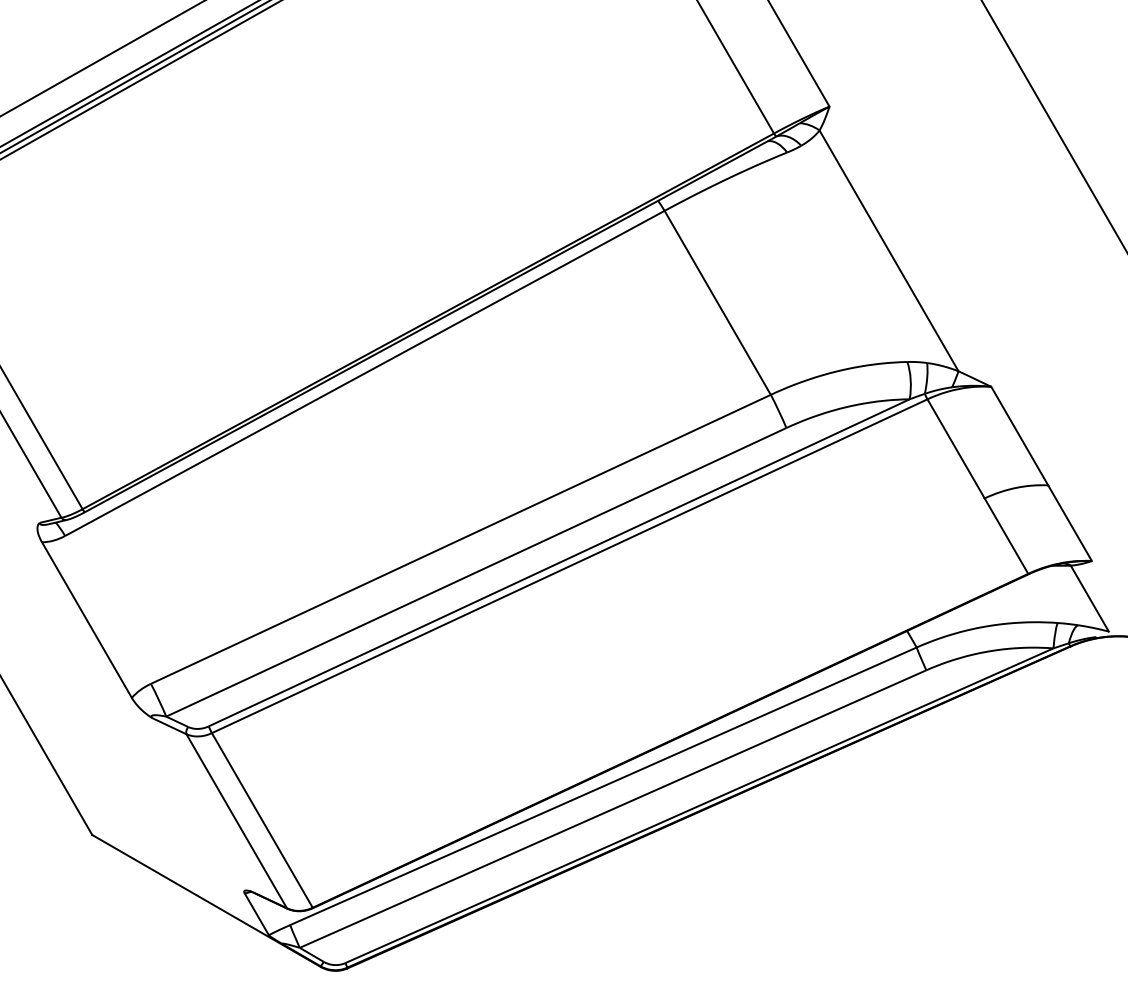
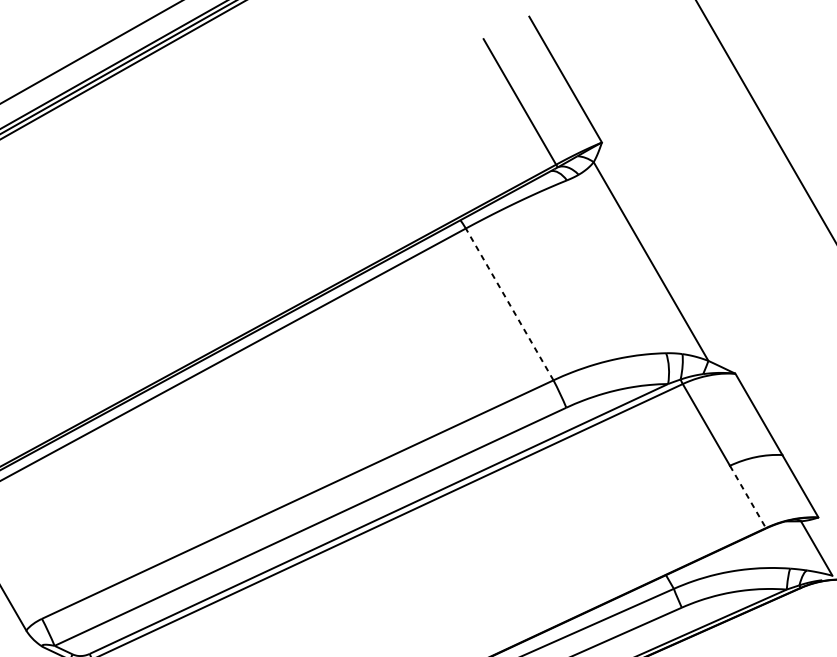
line: (717, 302) -> (509, 304), solid -> dashed
line: (1006, 536) -> (747, 497), solid -> dashed

